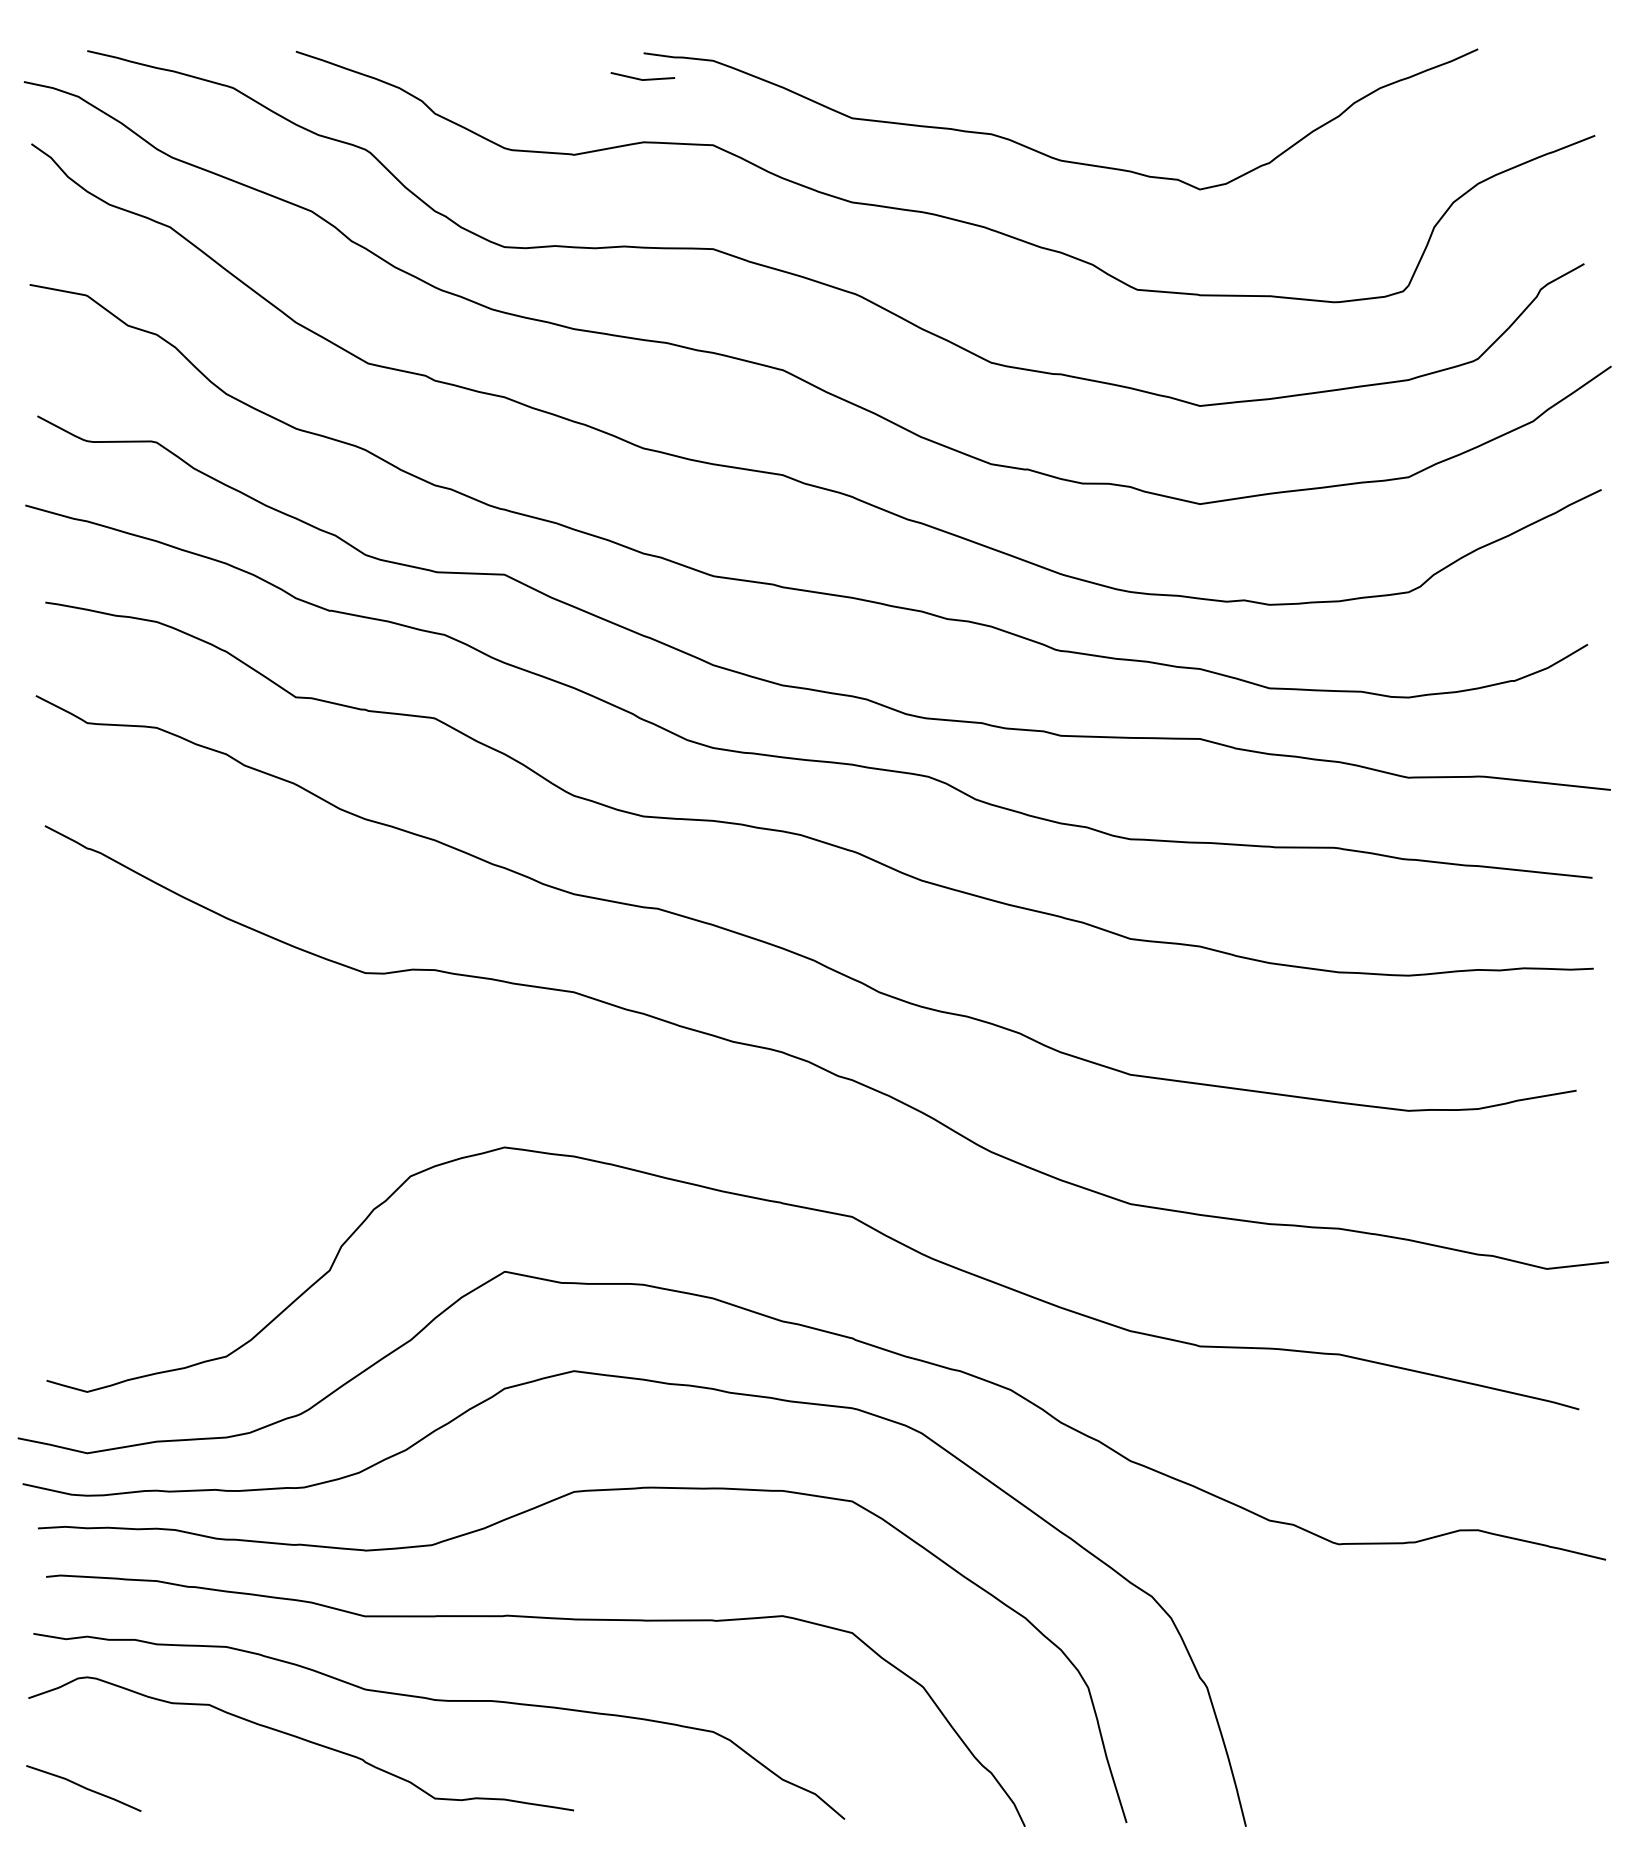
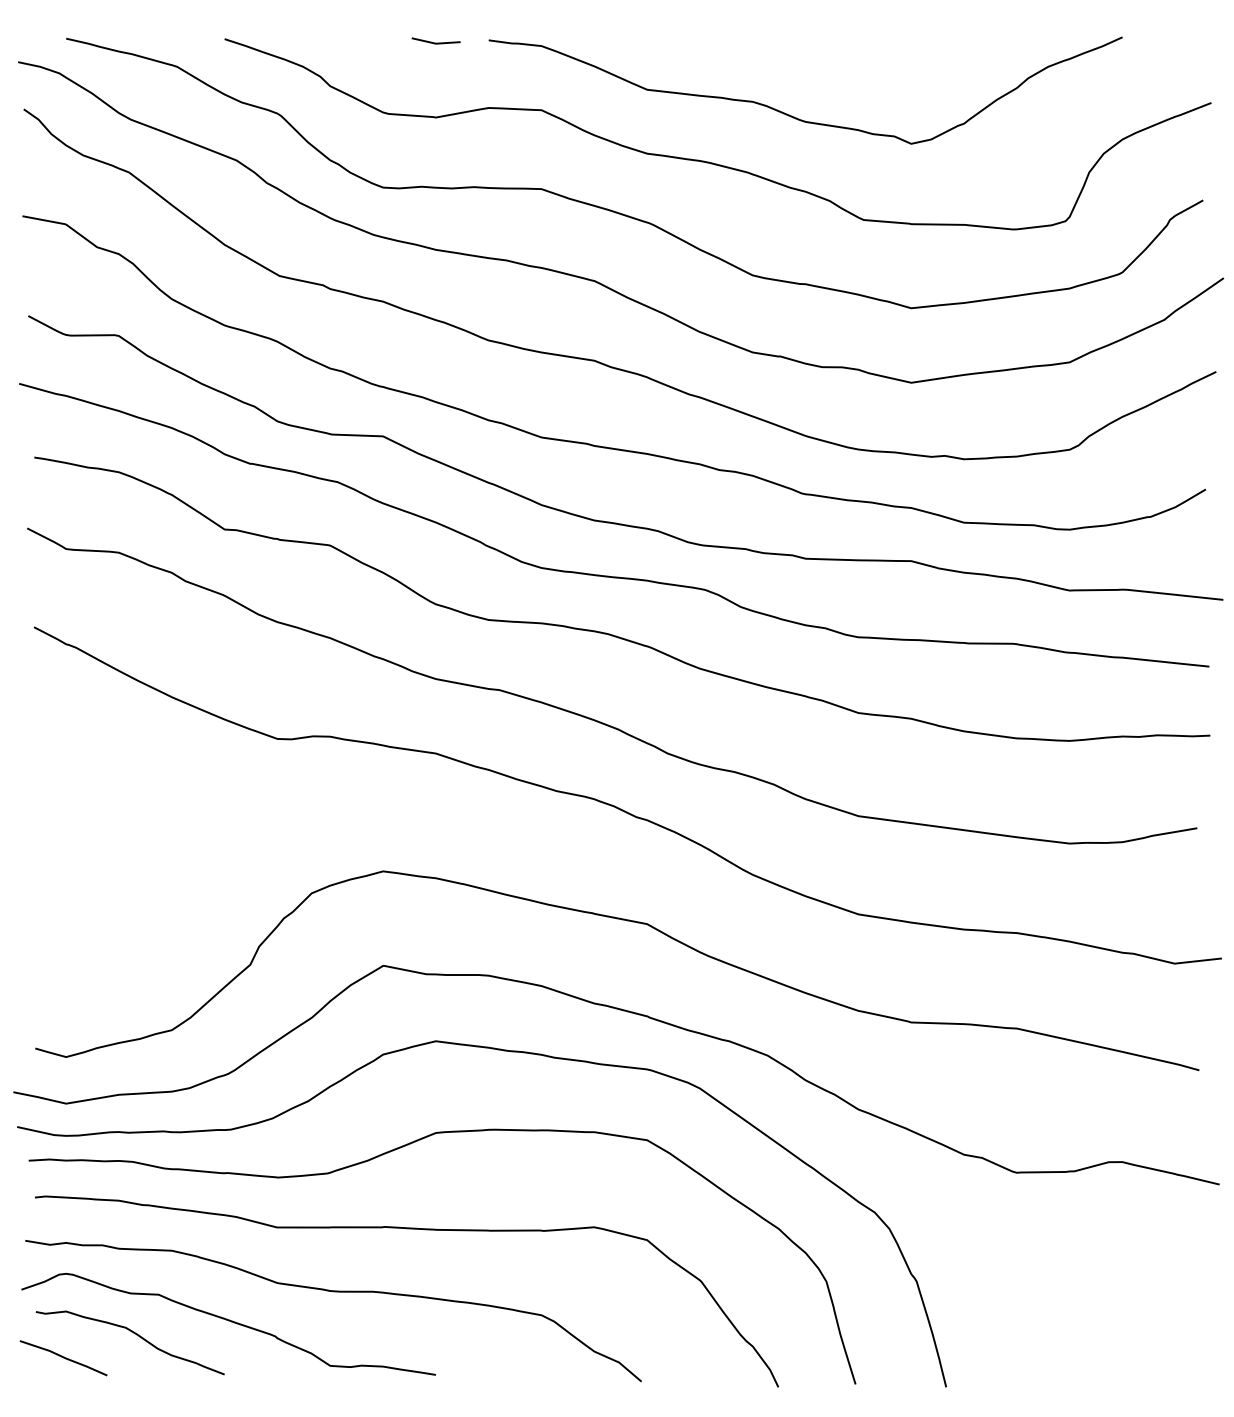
line: (641, 78) -> (435, 42), moved
curve: (175, 1755) -> (133, 1333), added

